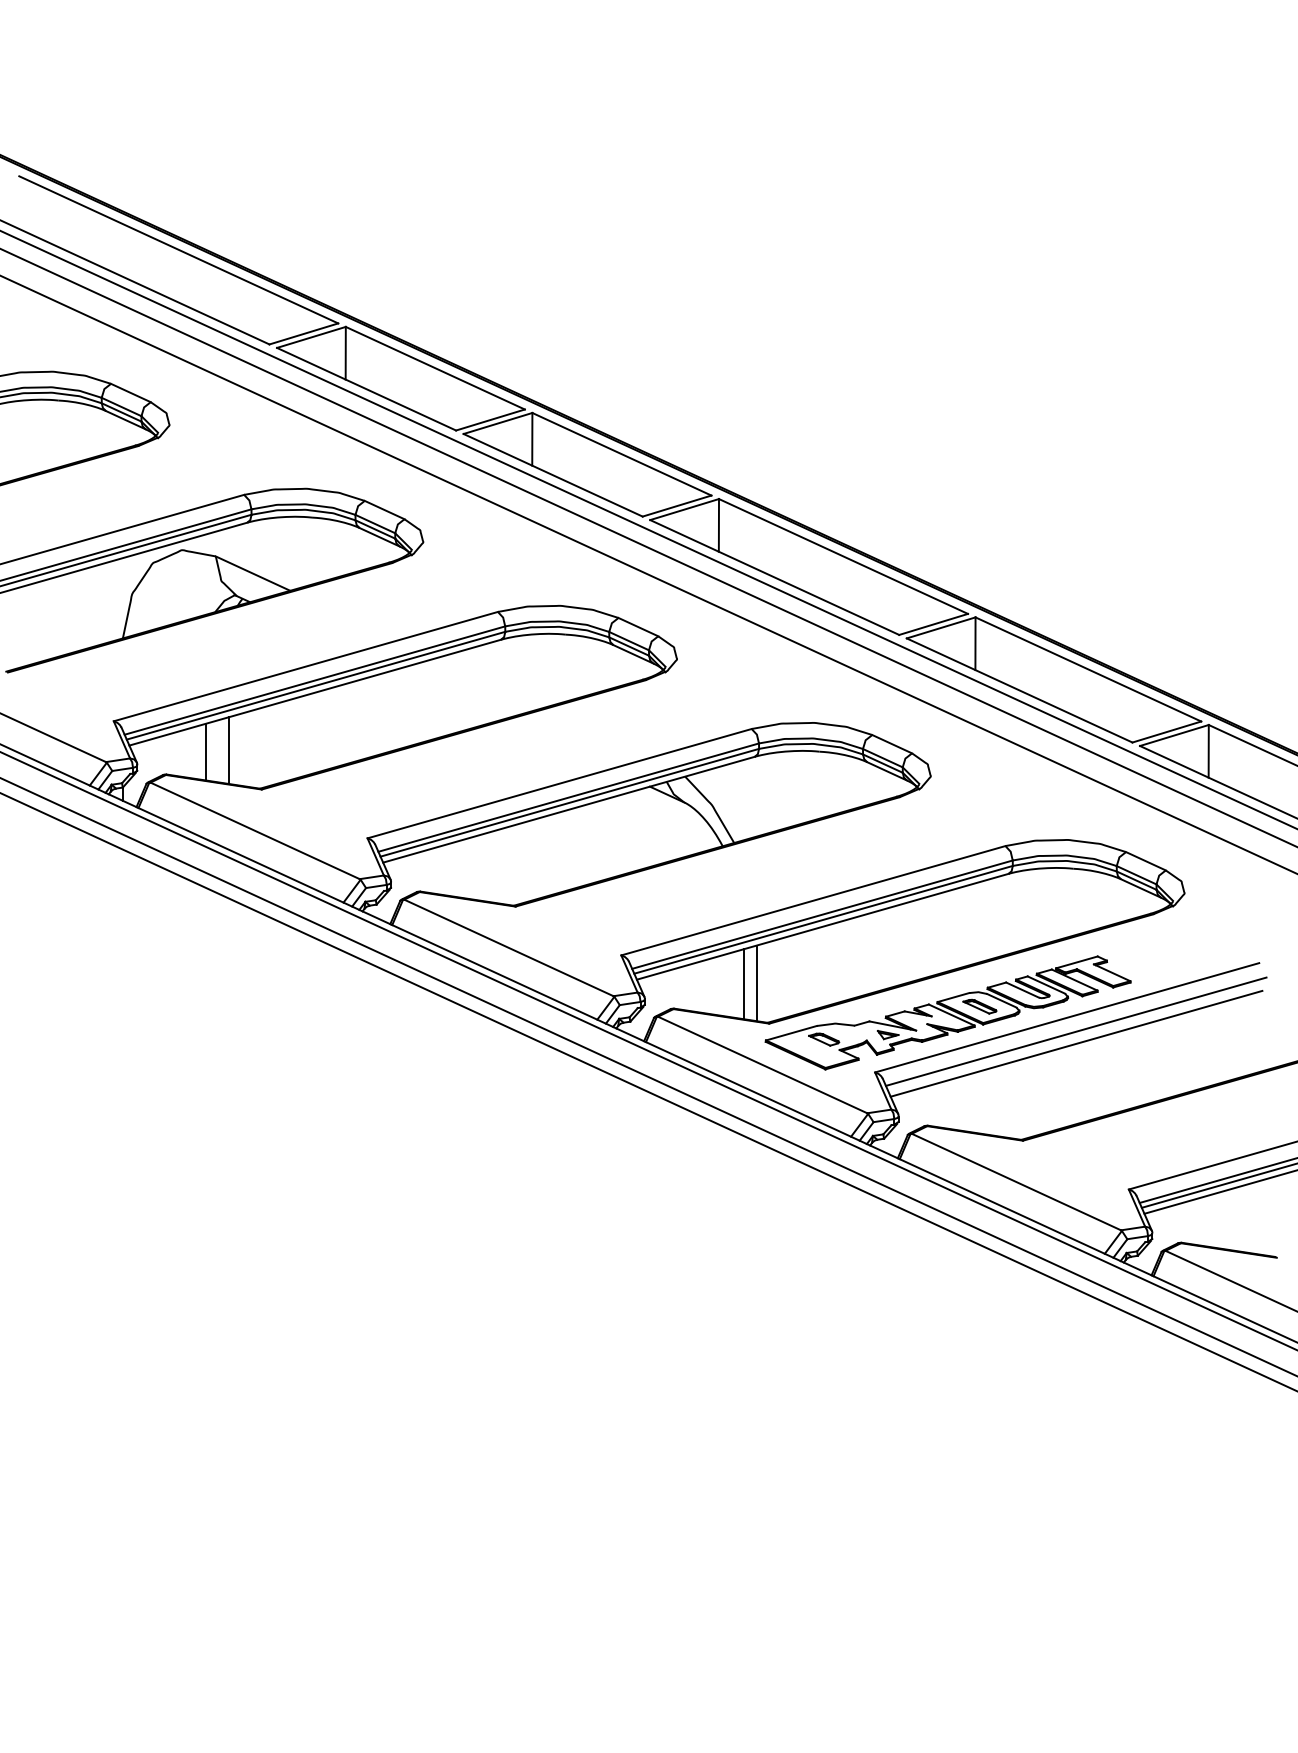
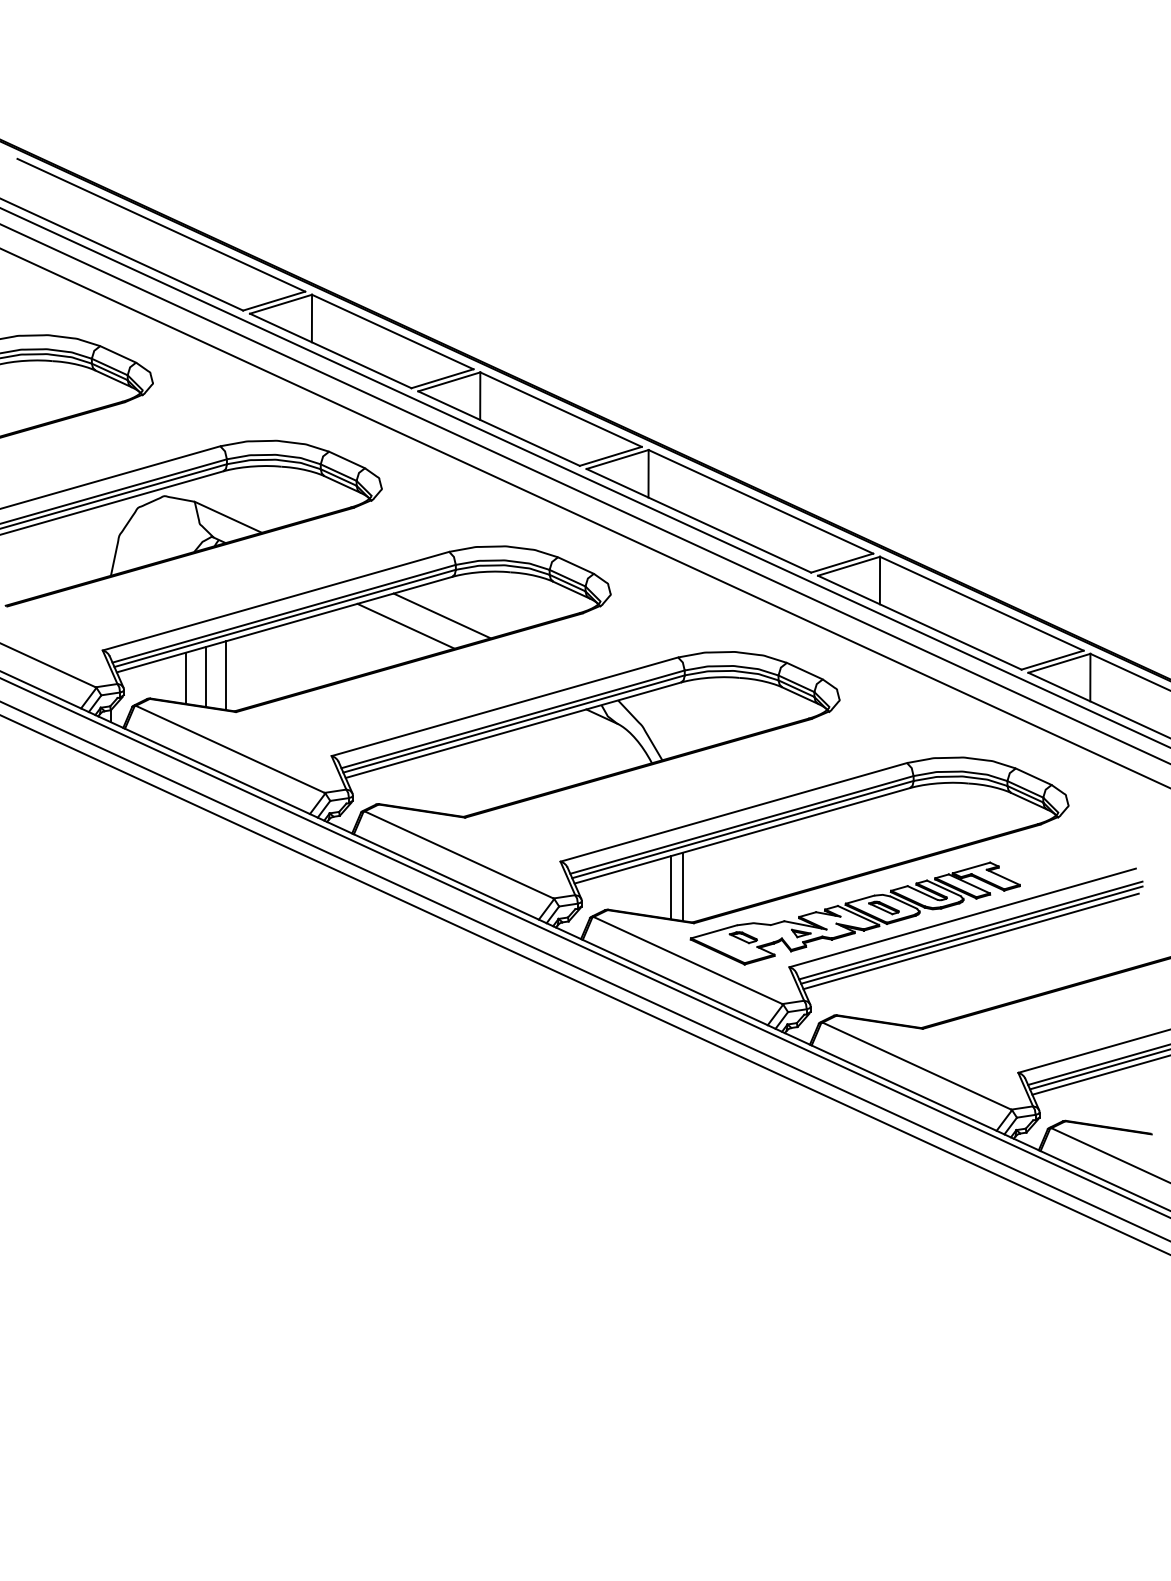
line: (490, 682) -> (442, 615), added
line: (449, 694) -> (405, 626), added
line: (250, 749) -> (226, 675), added
line: (1077, 1036) -> (972, 934), added

